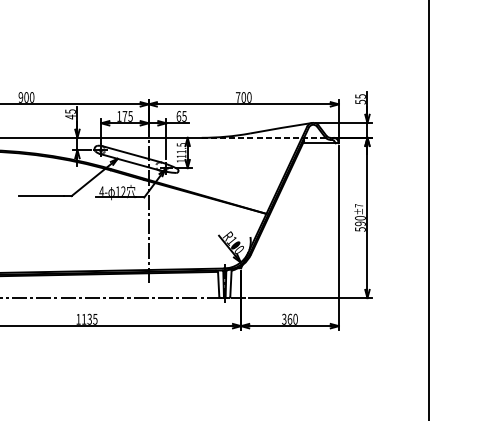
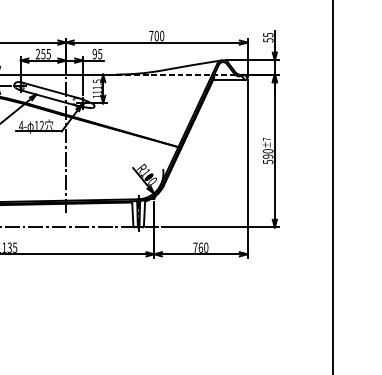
text: (122, 116) -> (41, 54), 175 -> 255
text: (178, 116) -> (94, 54), 65 -> 95
text: (284, 318) -> (195, 246), 360 -> 760

